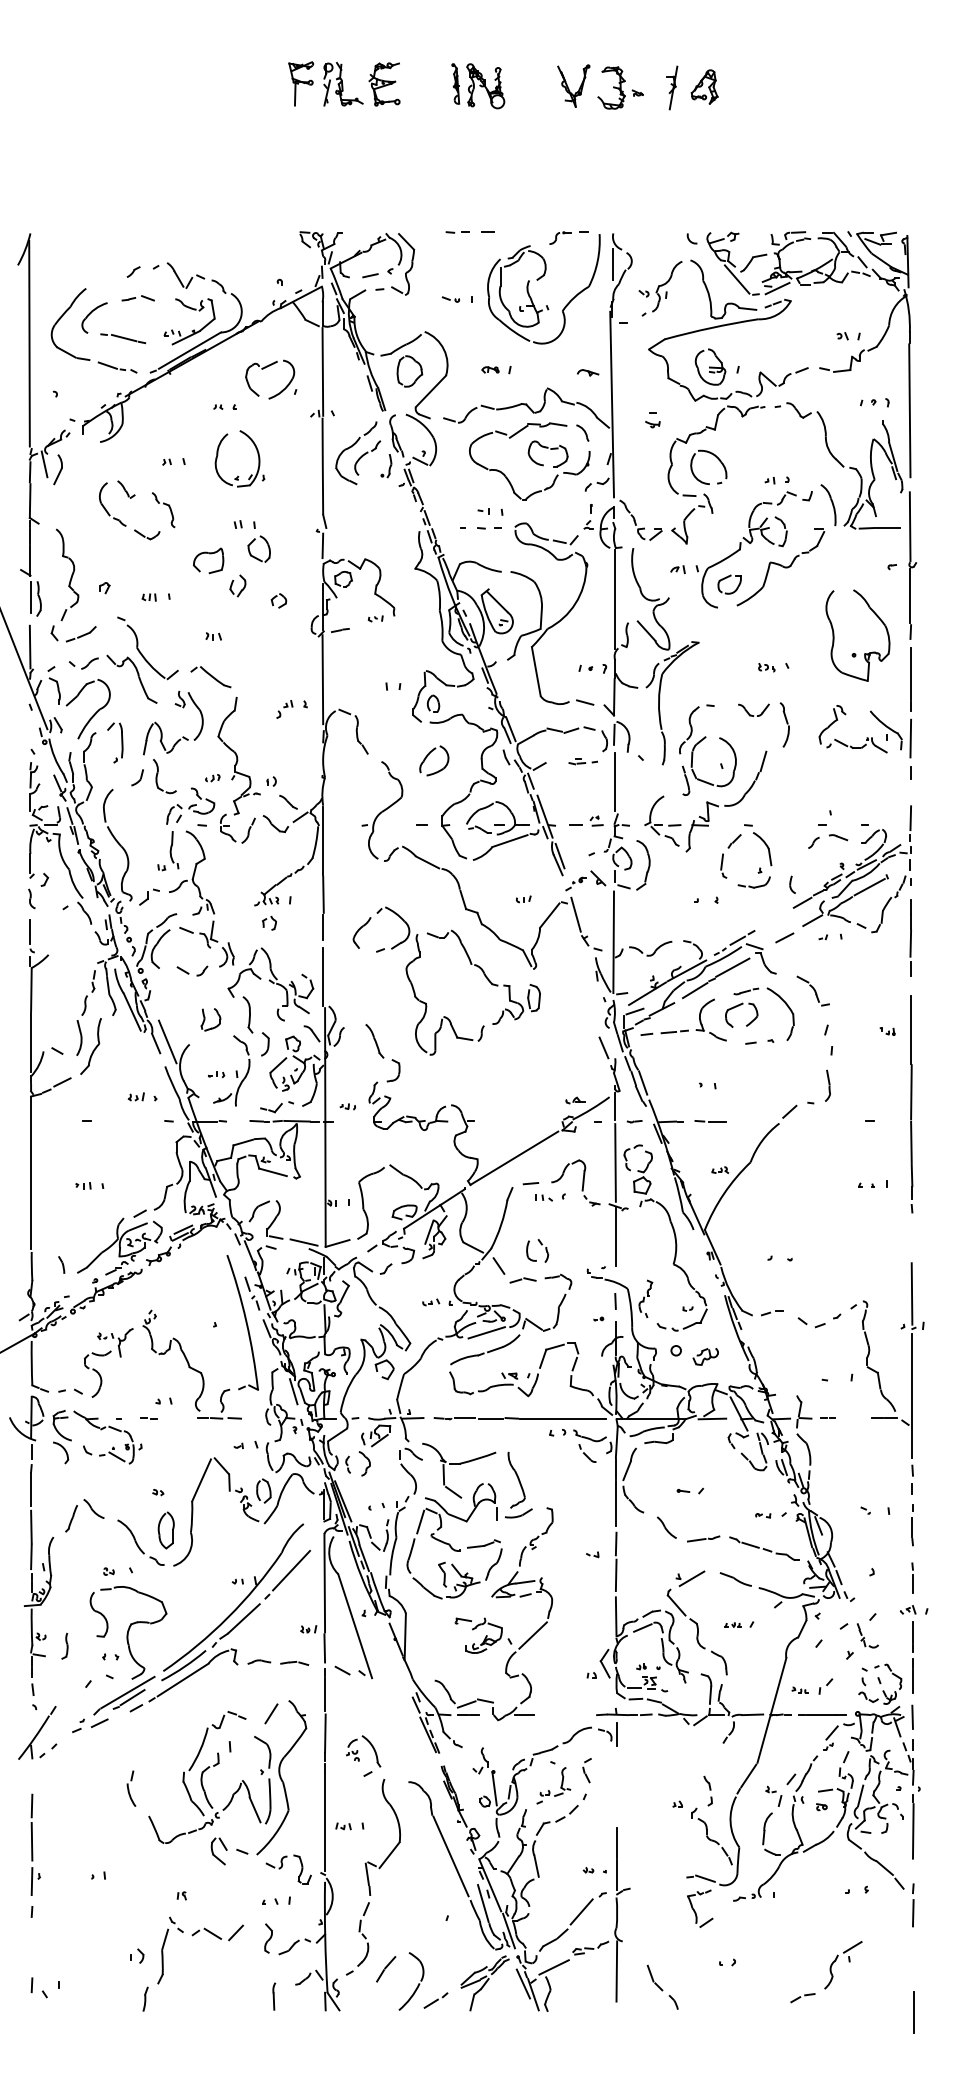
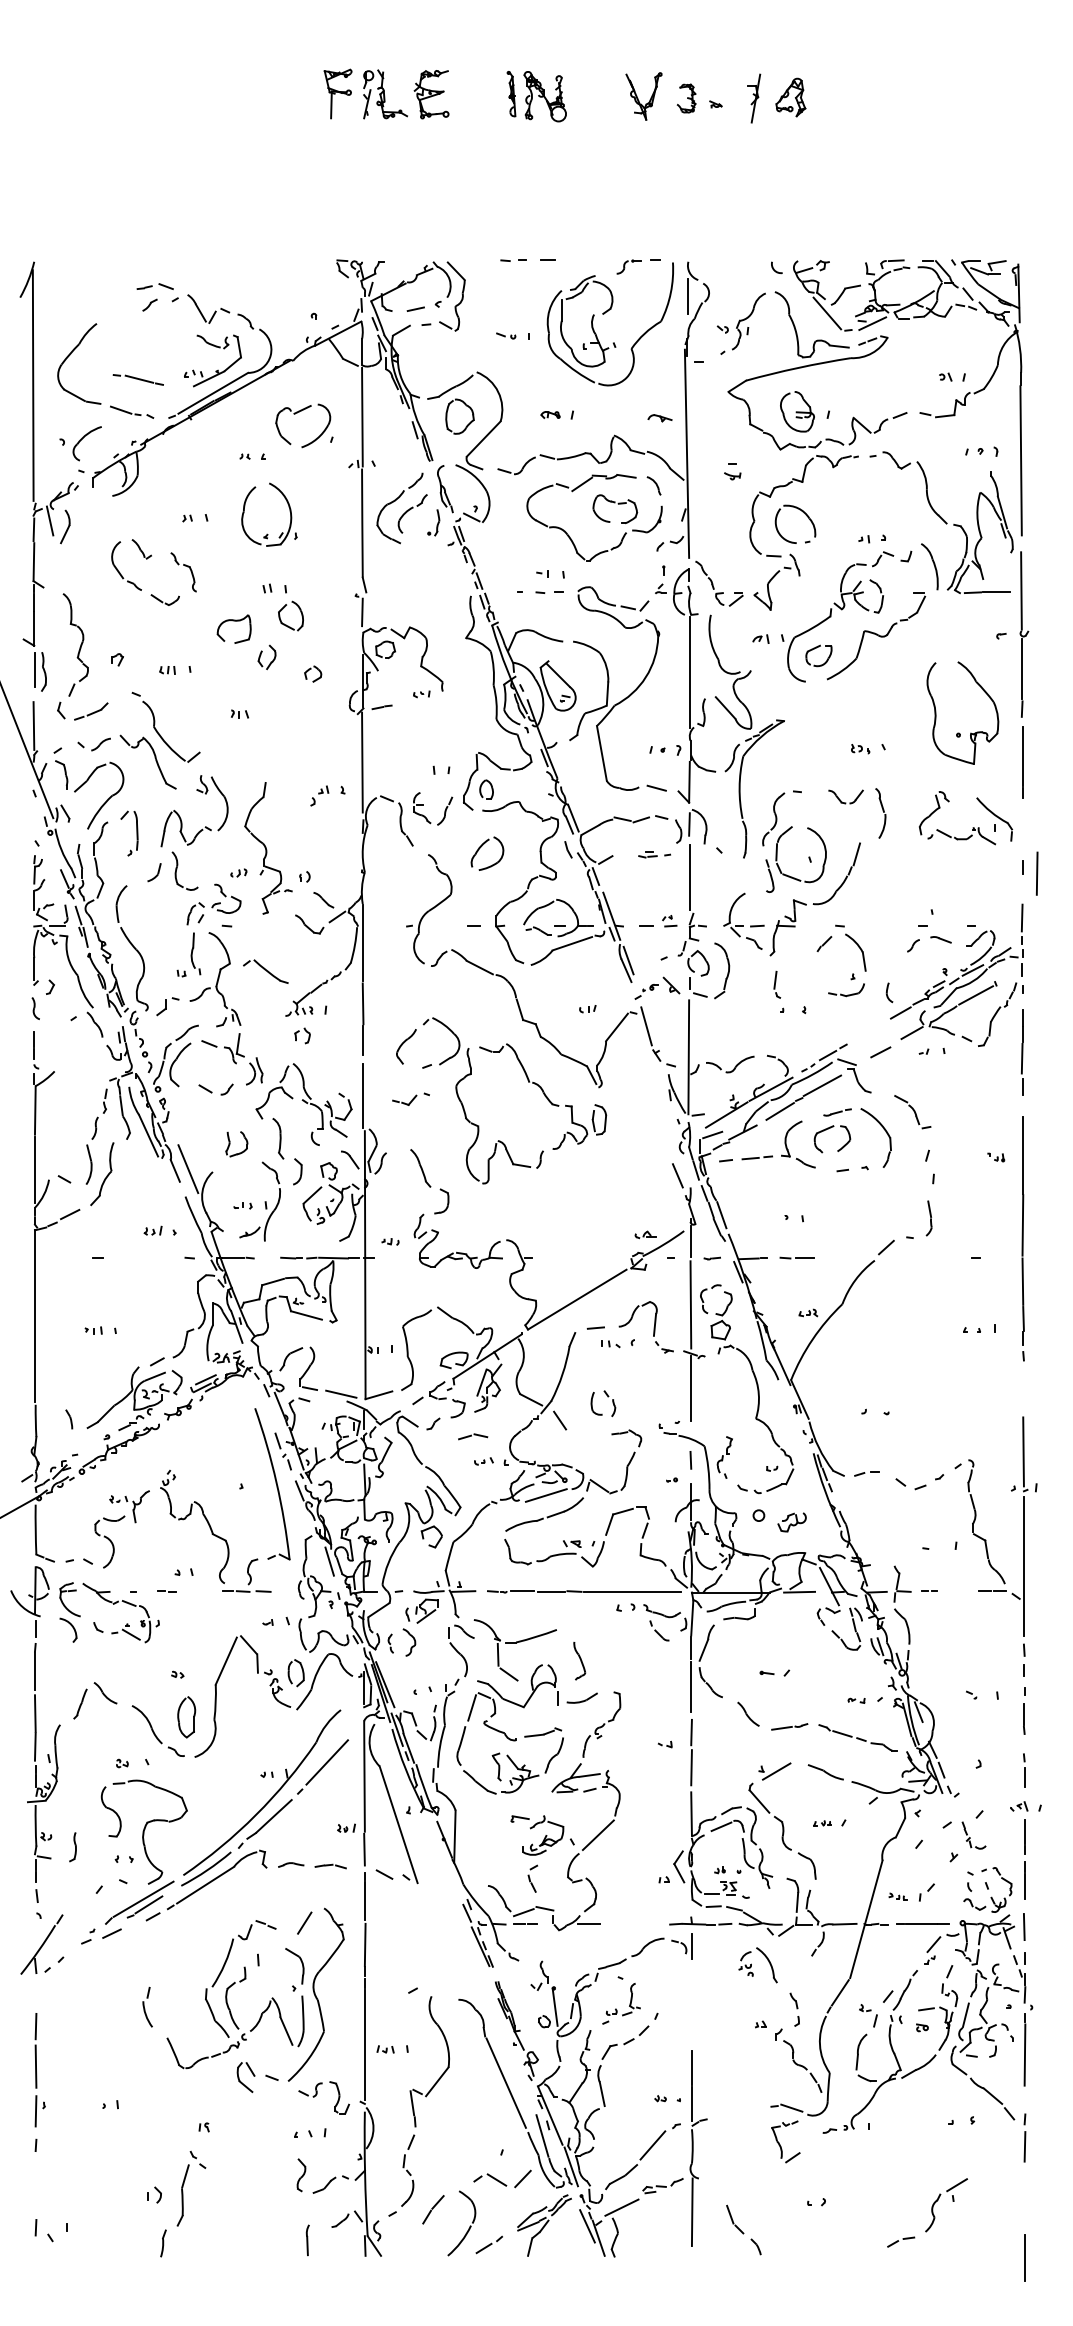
part: (611, 87) -> (686, 98), size x0.6
part: (137, 298) -> (154, 286), moved
part: (93, 317) -> (86, 443), moved
part: (210, 676) -> (265, 971), moved
line: (911, 738) -> (1037, 873), moved
part: (229, 825) -> (423, 805), moved
part: (723, 865) -> (777, 984), moved
part: (276, 1106) -> (410, 1098), moved
part: (523, 1280) -> (473, 1436), moved
part: (516, 1479) -> (579, 1660), size x0.6
part: (363, 1751) -> (757, 1965), moved
part: (586, 1770) -> (532, 1878), moved
part: (217, 1932) -> (502, 2178), moved

